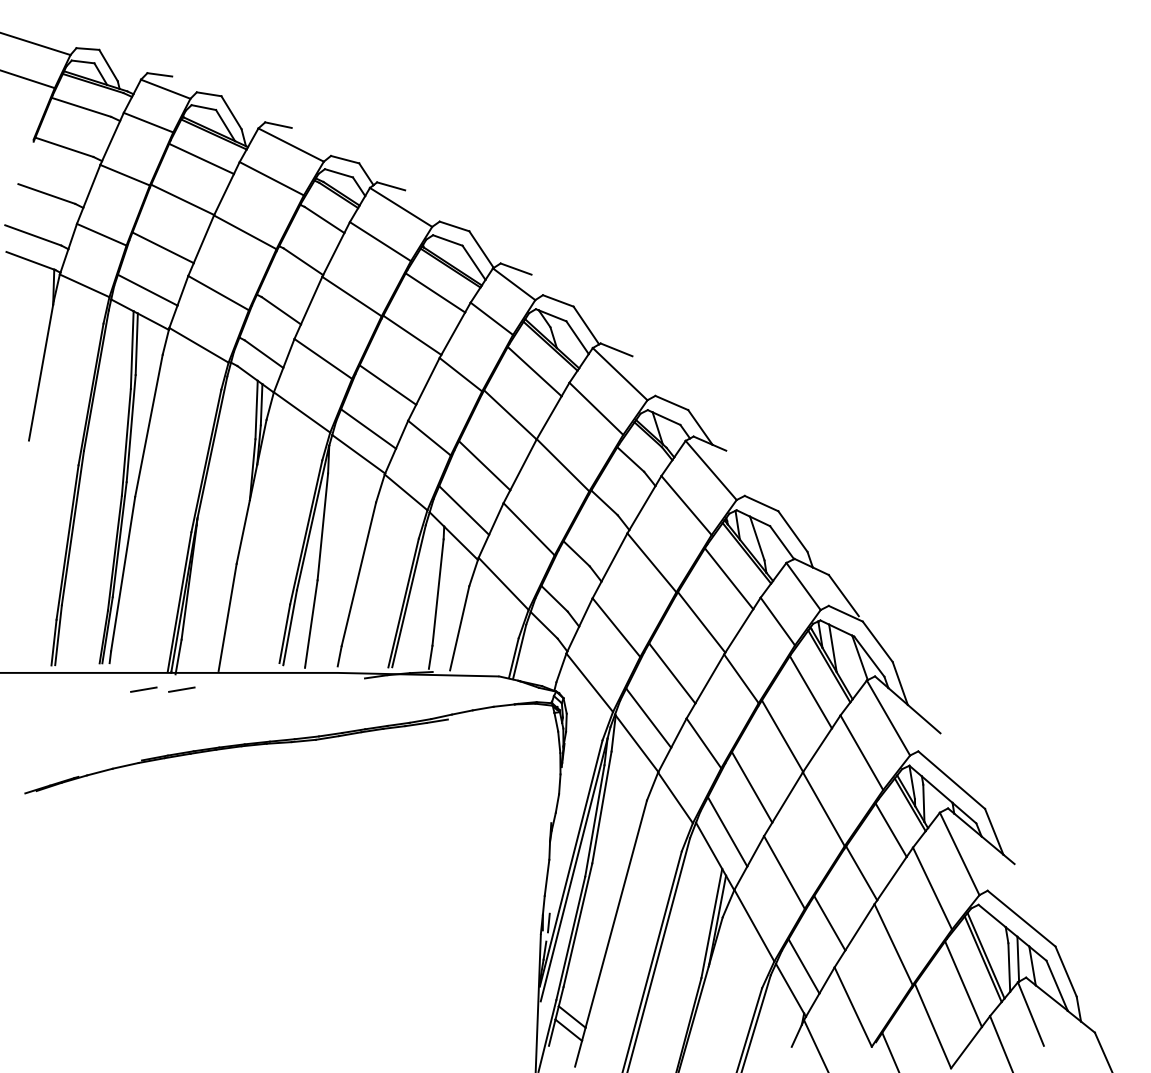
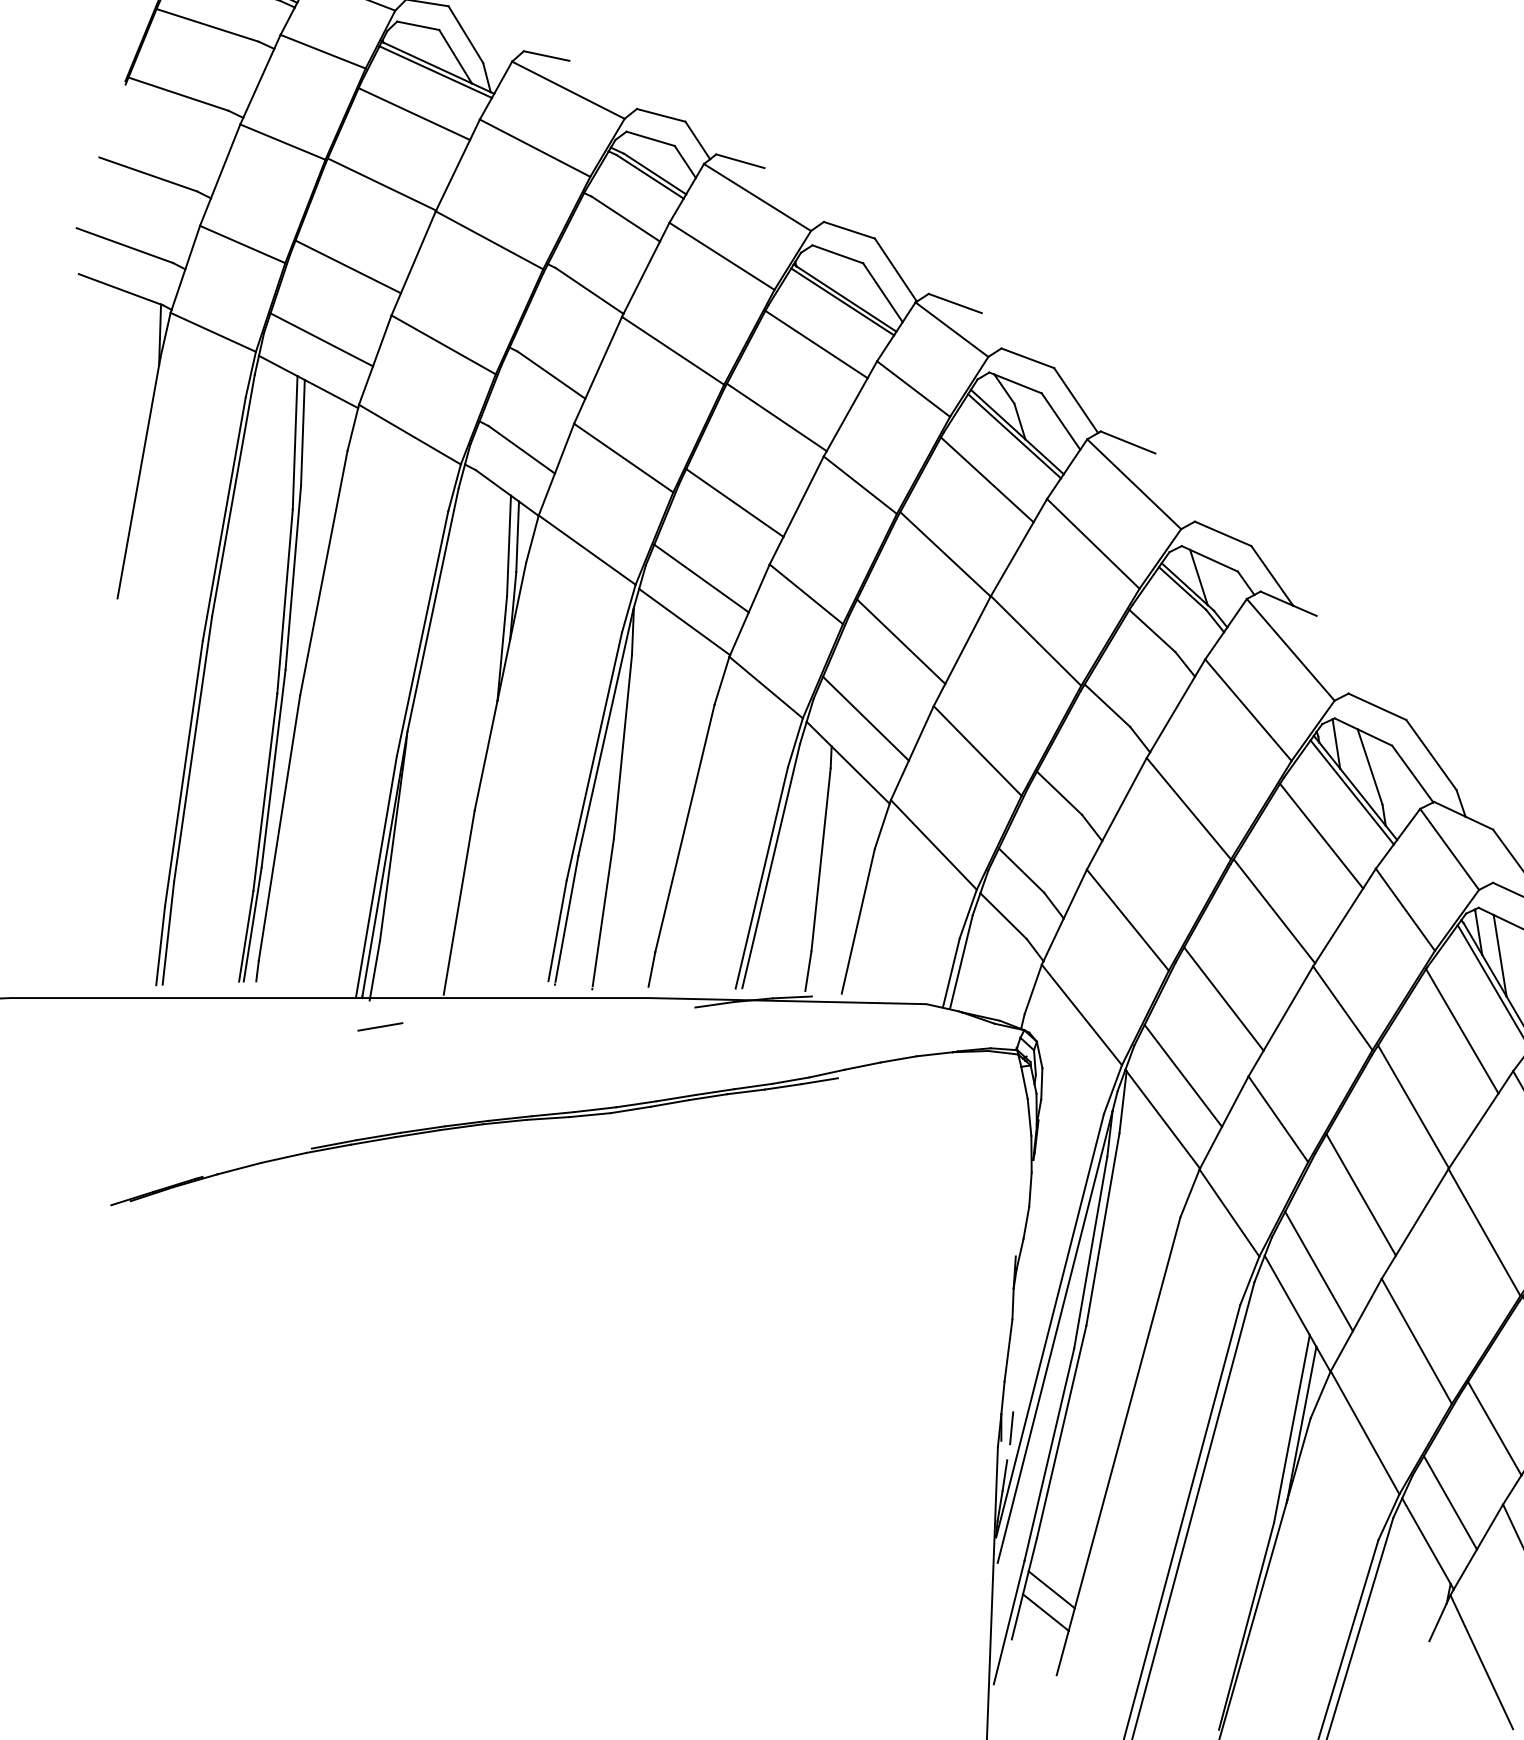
line: (143, 689) -> (314, 1026), removed

